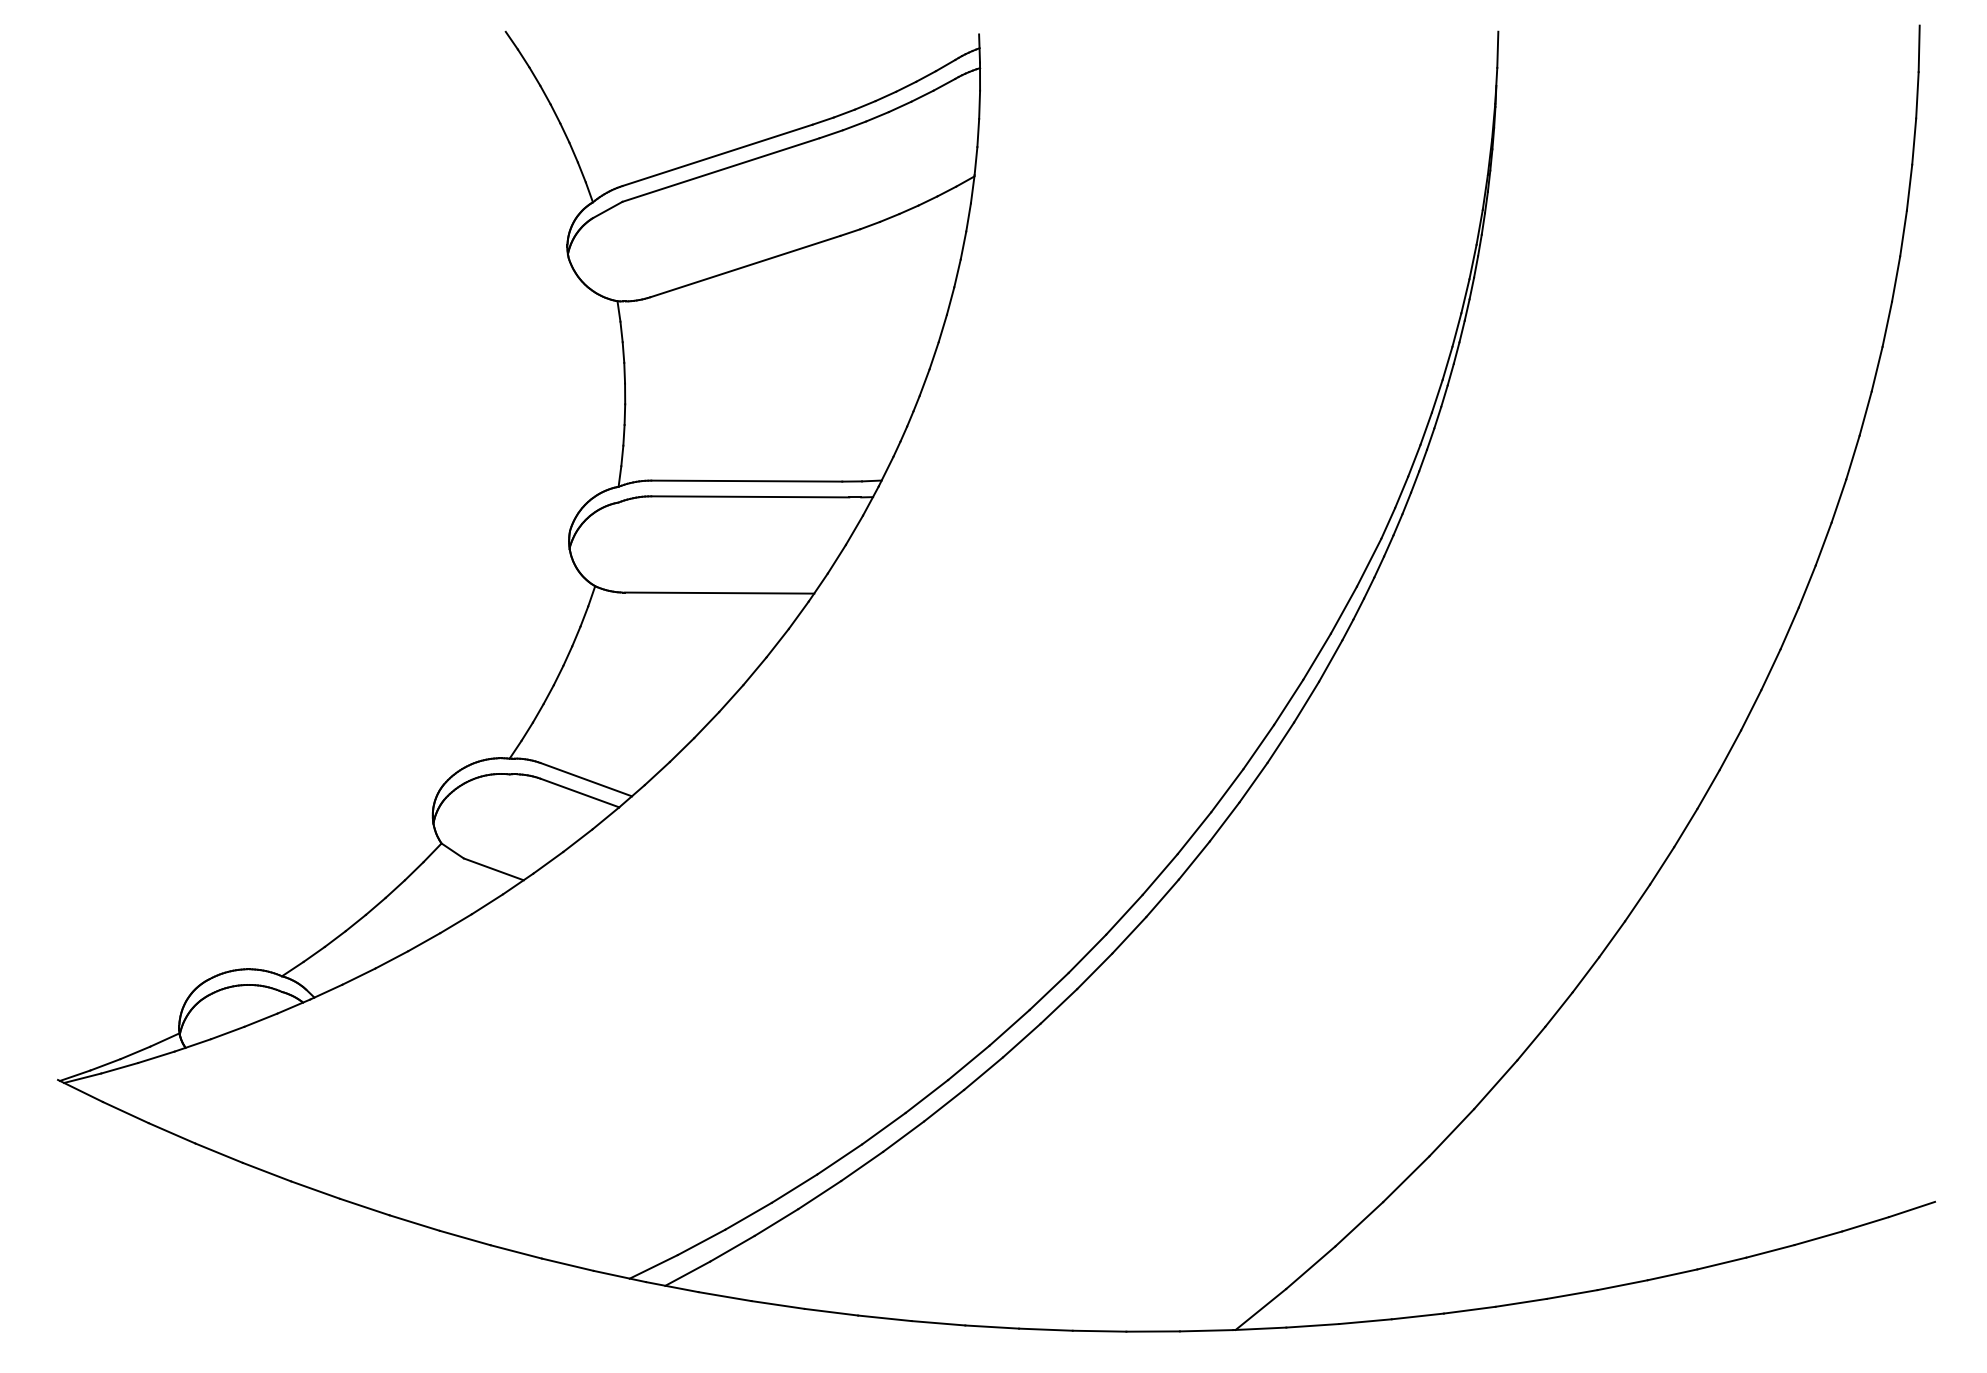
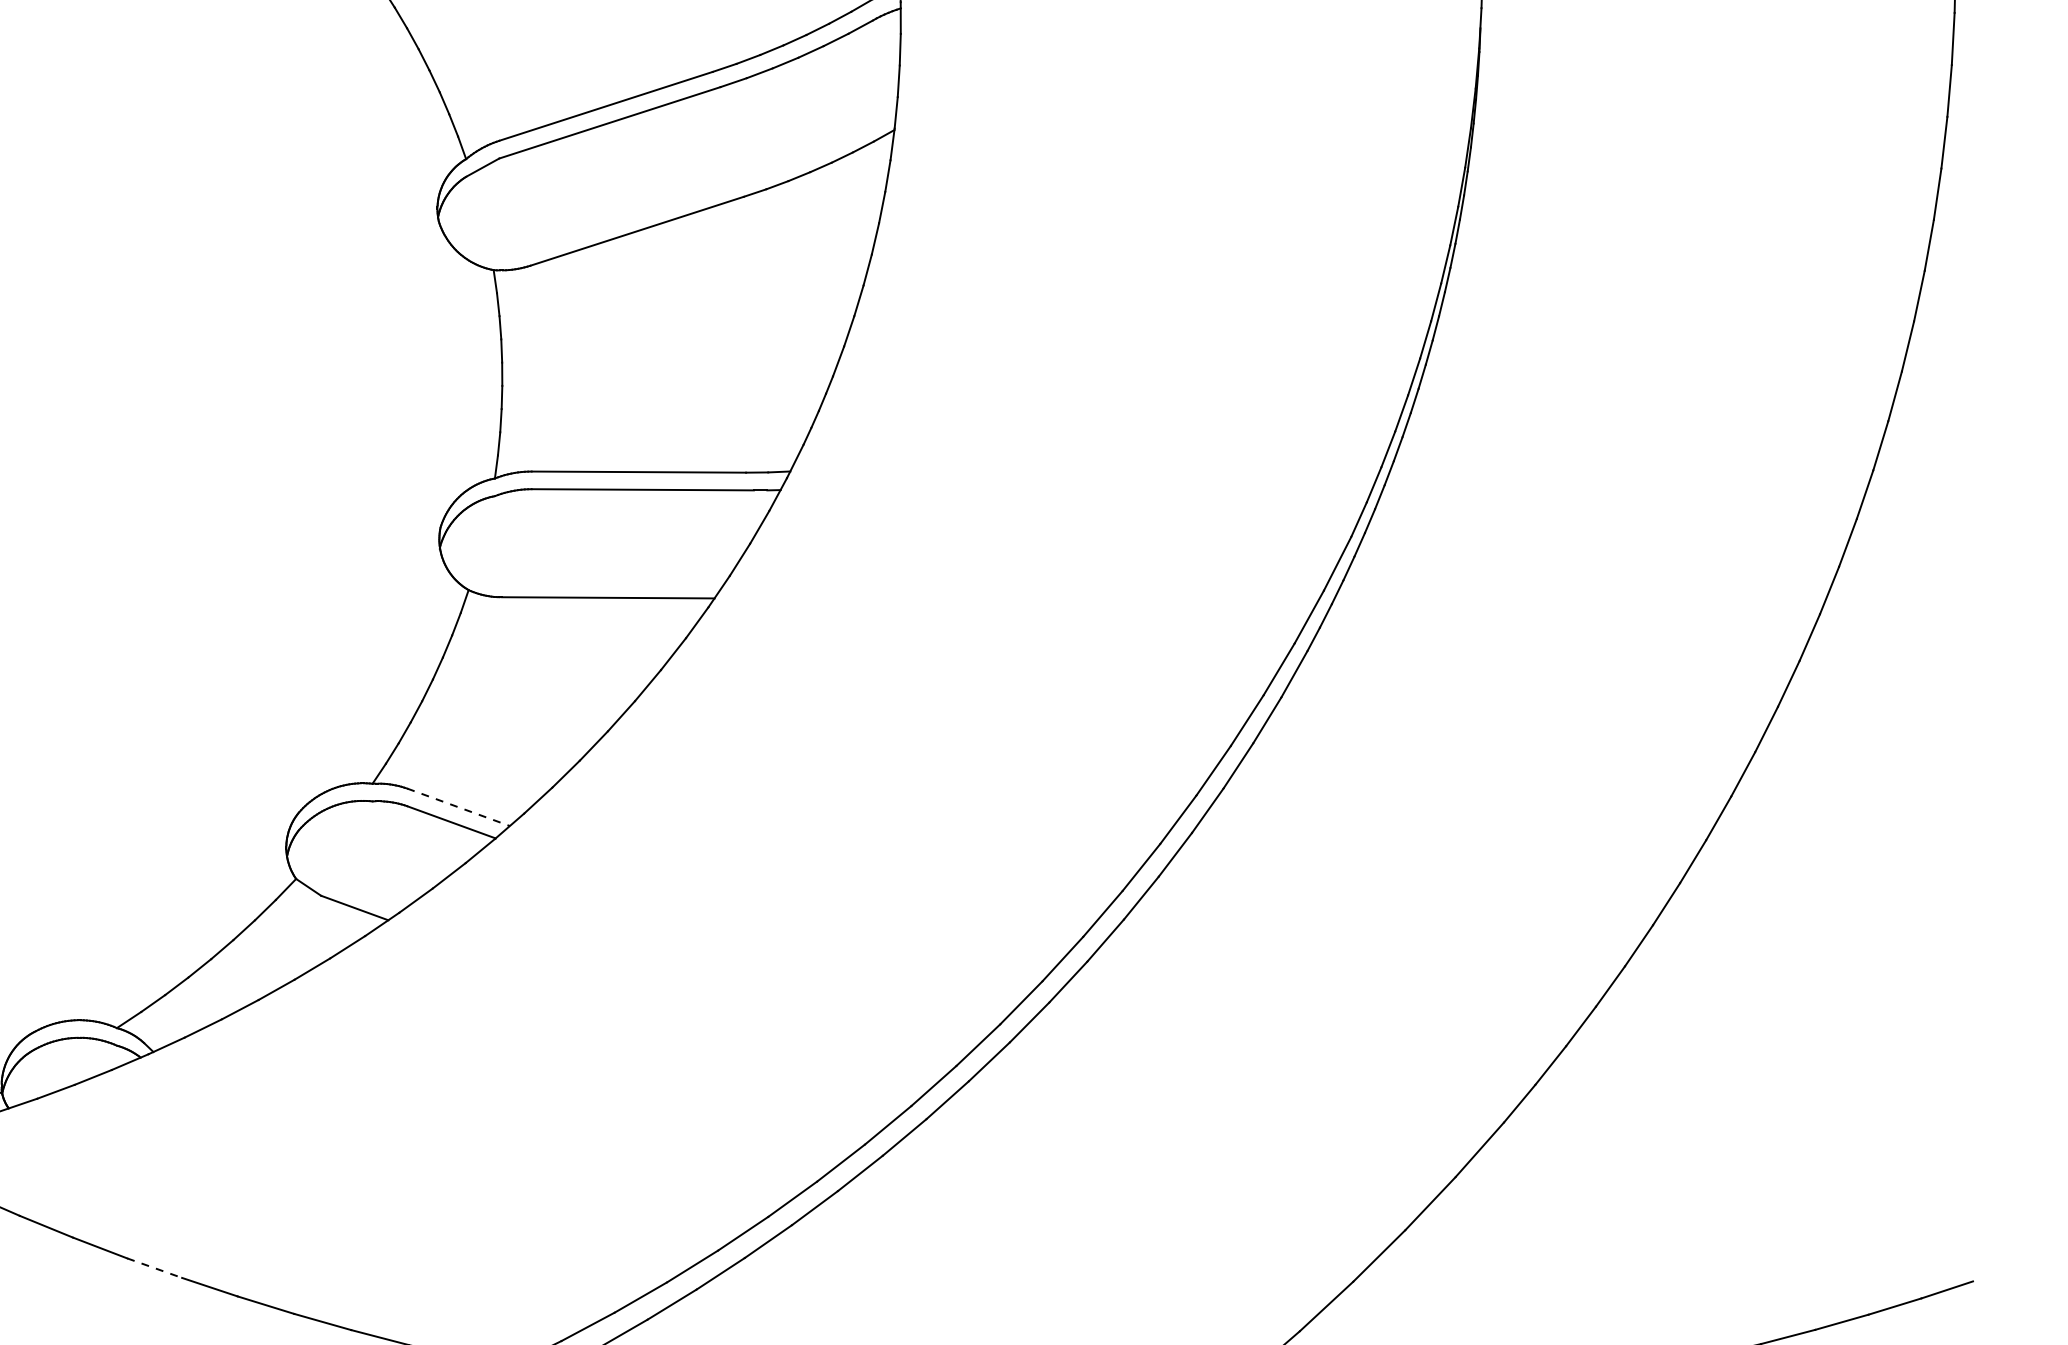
line: (586, 779) -> (458, 807), solid -> dashed
line: (315, 1190) -> (154, 1268), solid -> dashed

